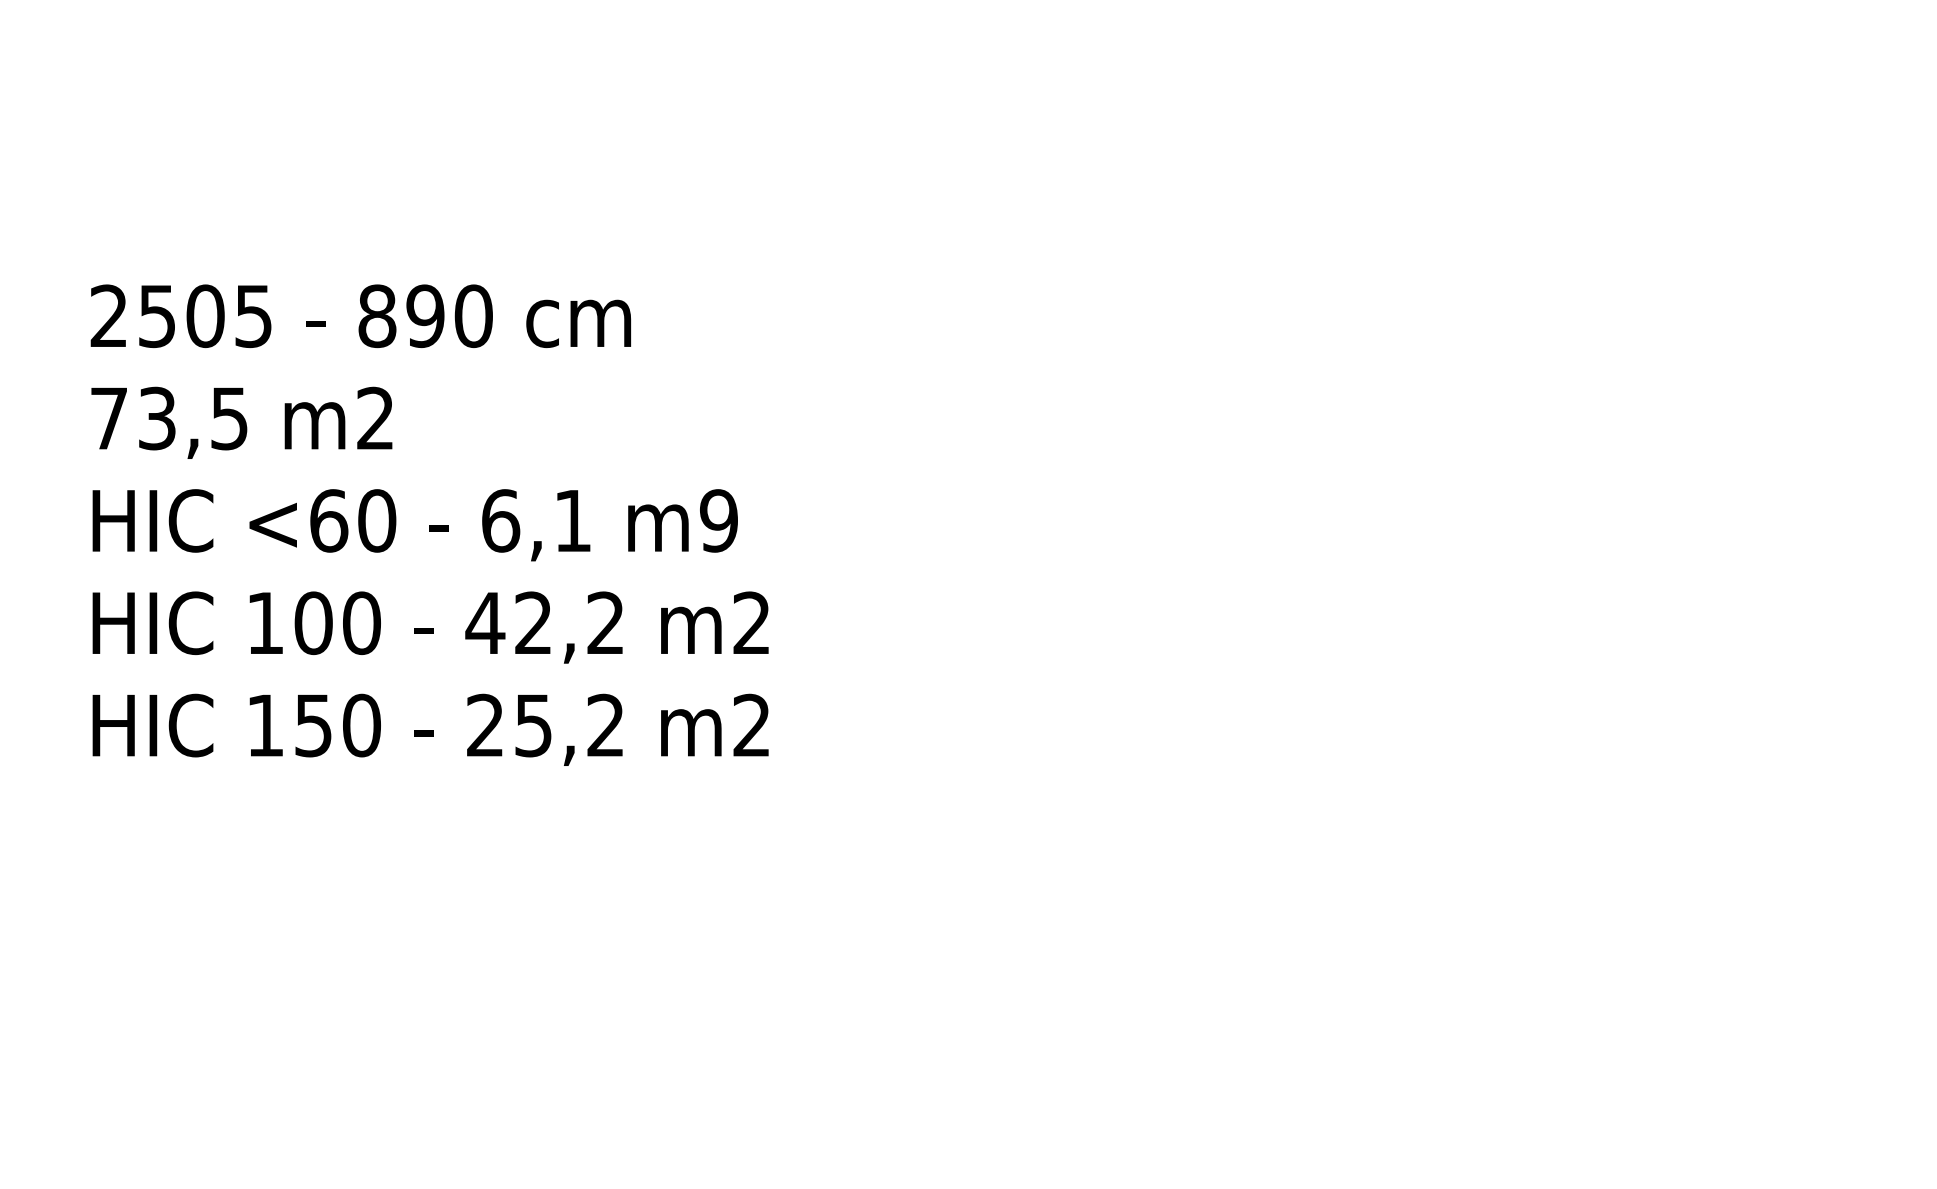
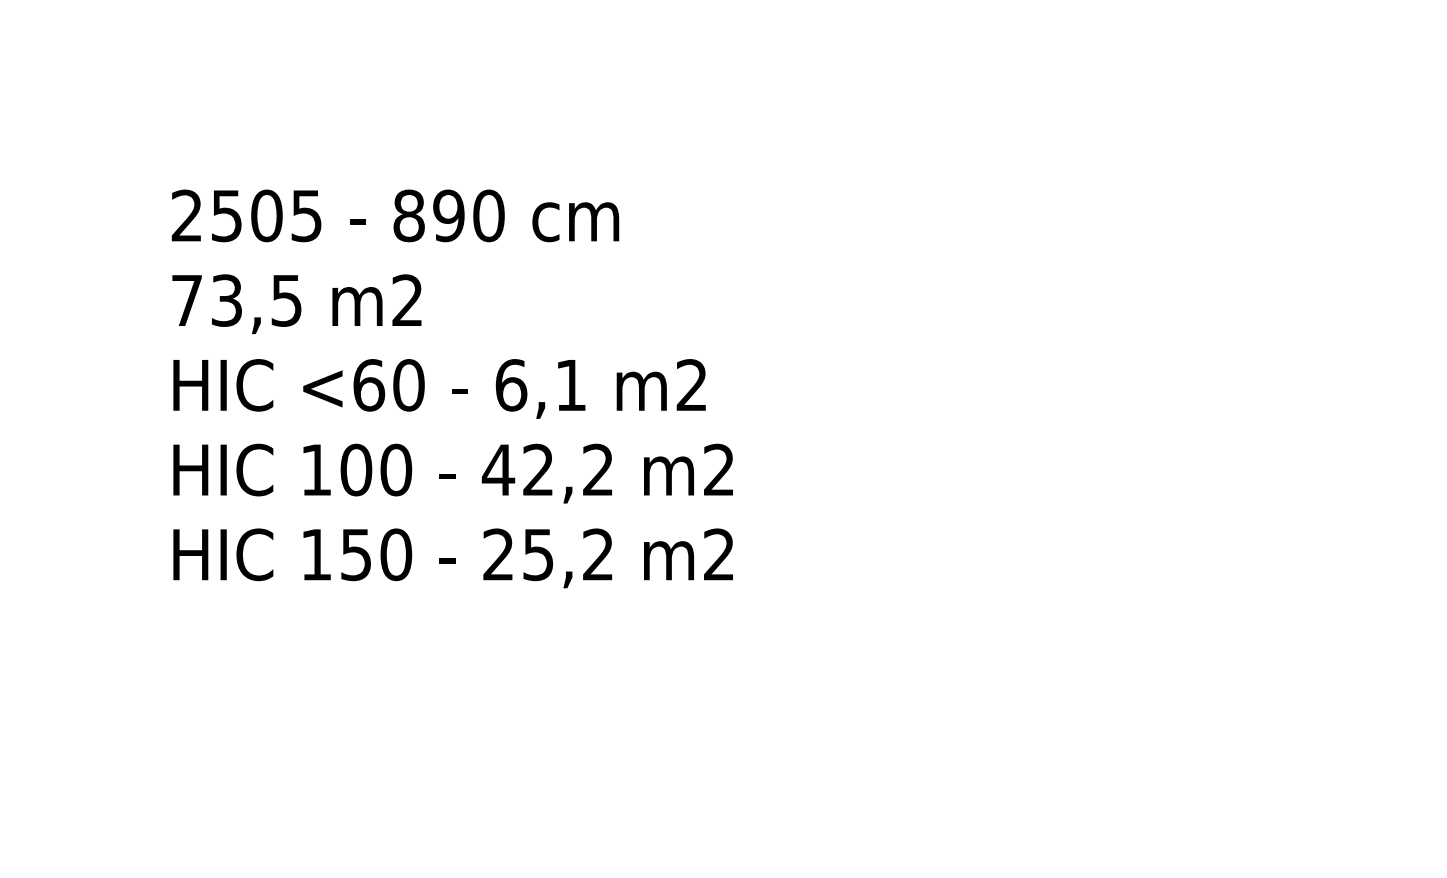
text: (718, 520) -> (691, 384), m9 -> m2

